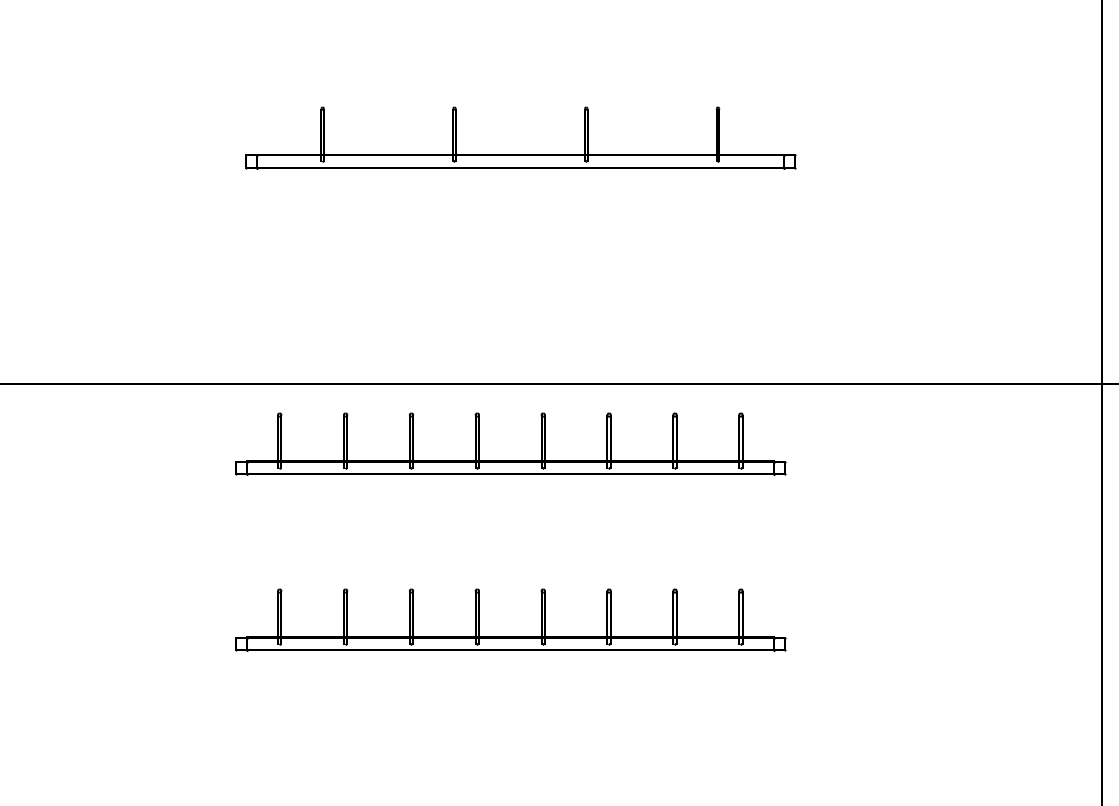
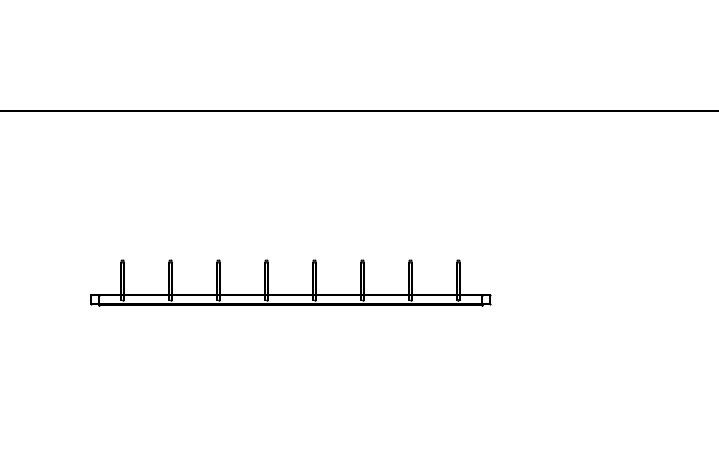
part: (510, 460) -> (290, 166), removed

